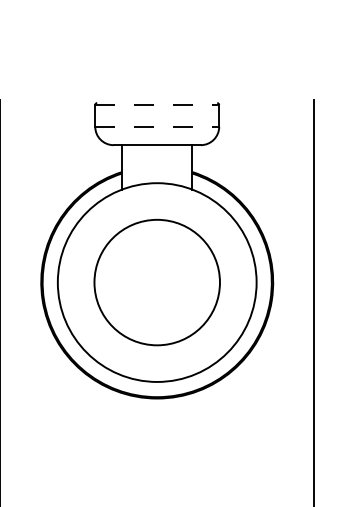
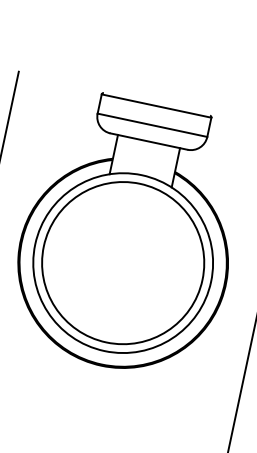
line: (157, 105) -> (156, 106), dashed -> solid
line: (157, 126) -> (152, 125), dashed -> solid
circle: (156, 282) -> (122, 262), size x1.43

